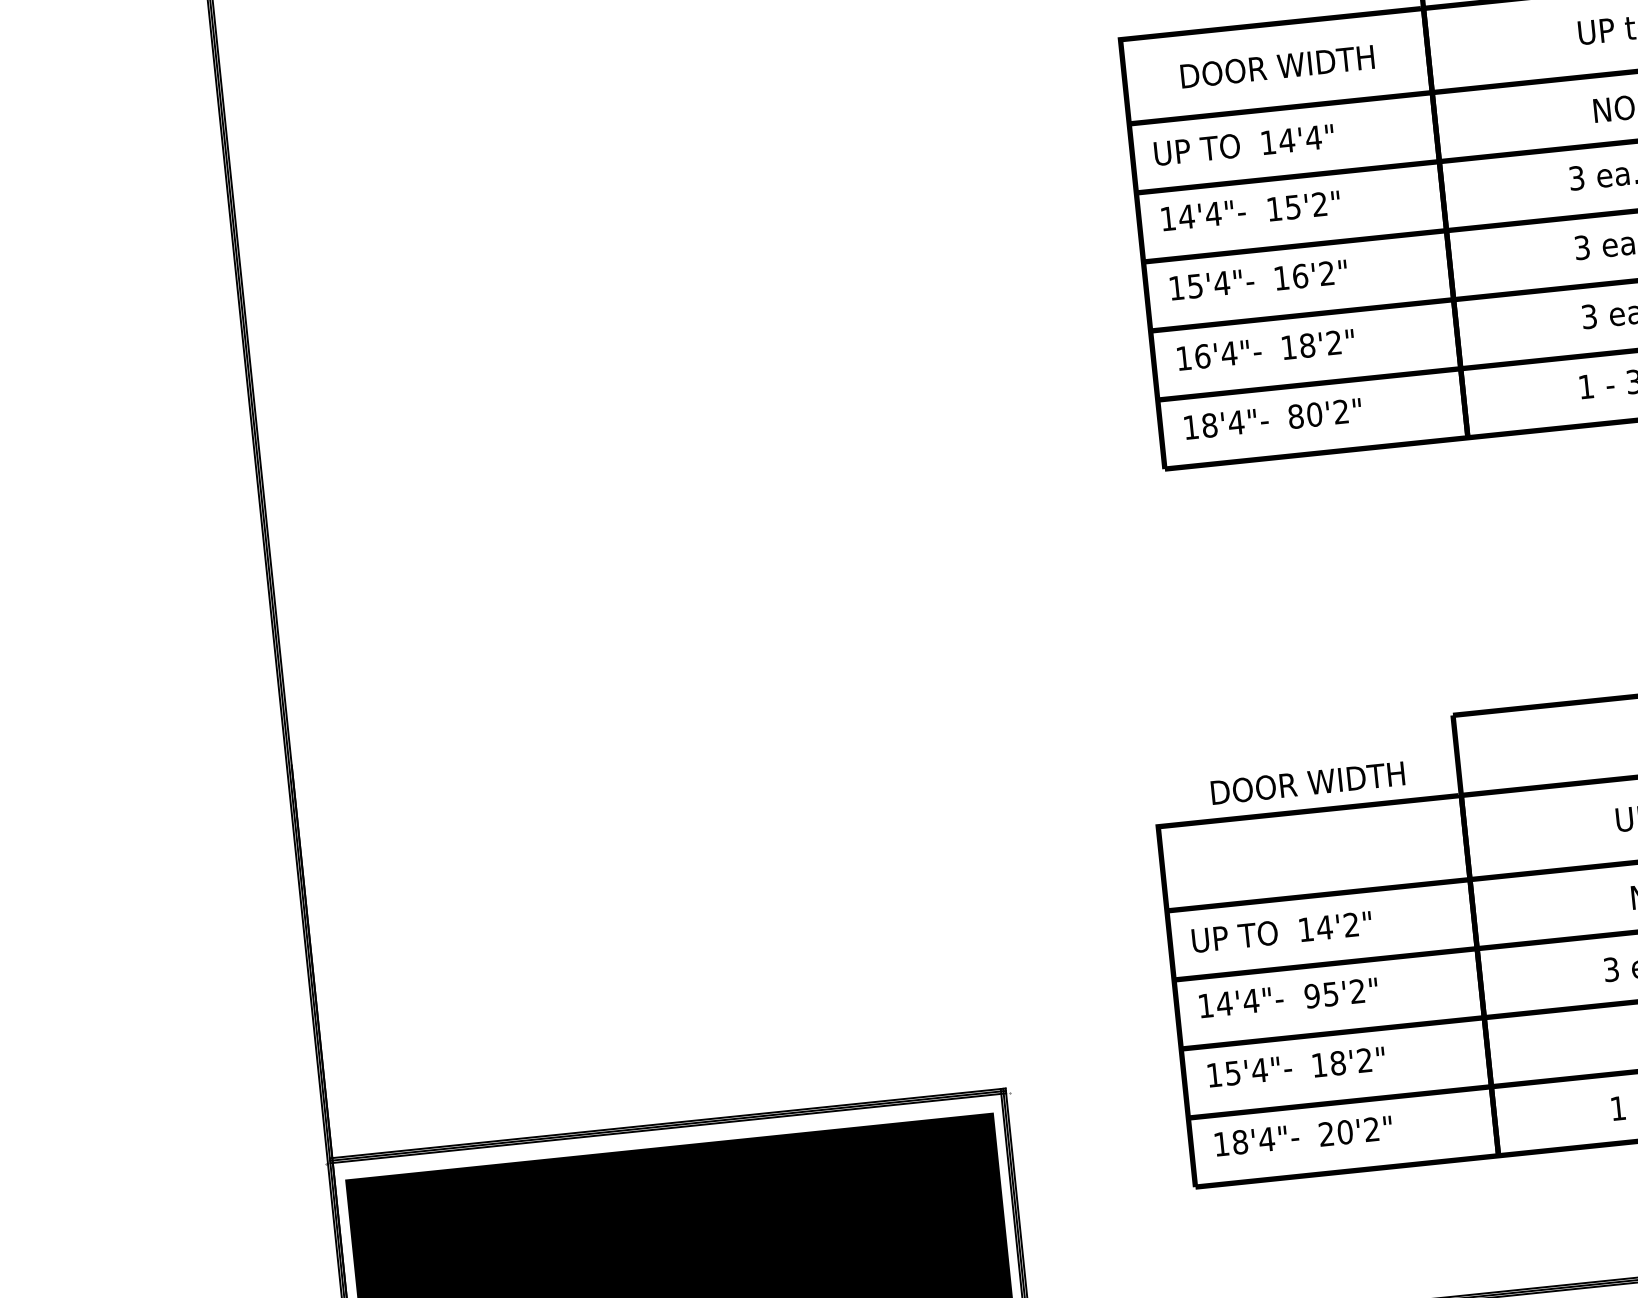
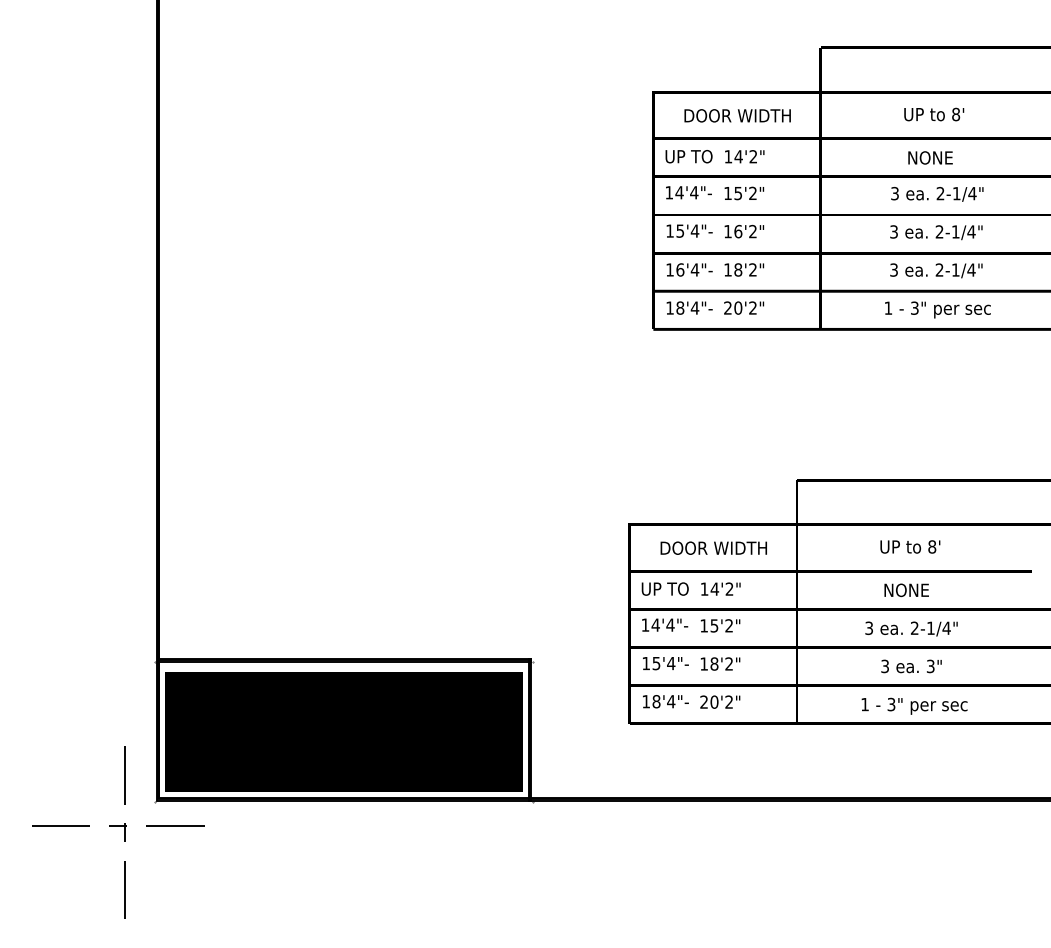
text: (1313, 137) -> (753, 156), 14'4" -> 14'2"
text: (1294, 415) -> (727, 307), 80'2" -> 20'2"
text: (1307, 781) -> (713, 547), moved
text: (1312, 995) -> (704, 625), 95'2" -> 15'2"

